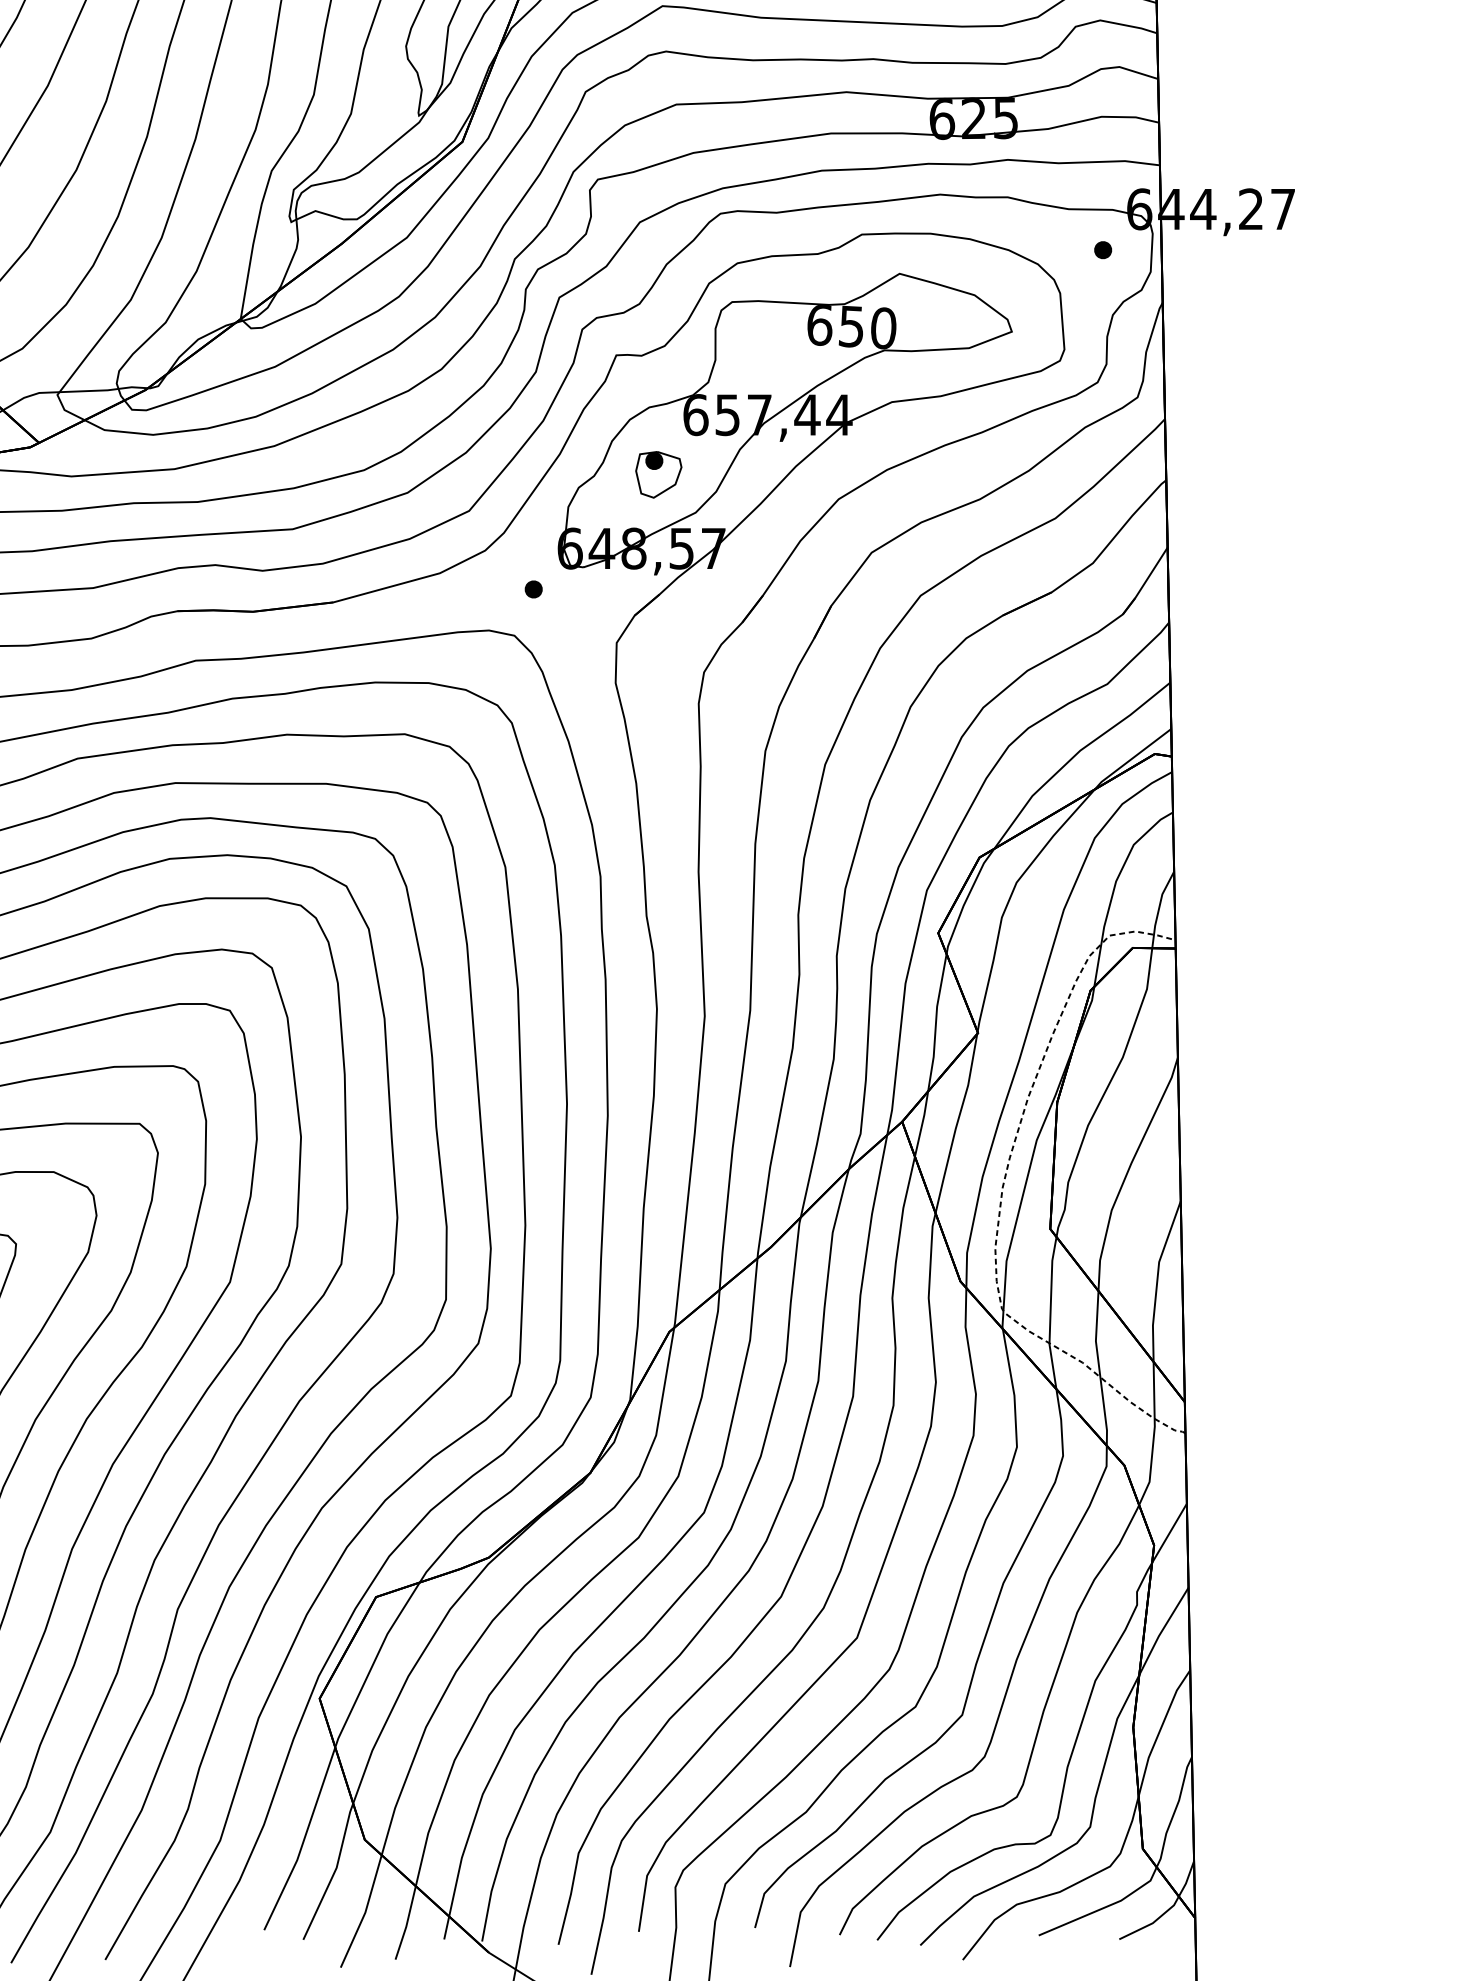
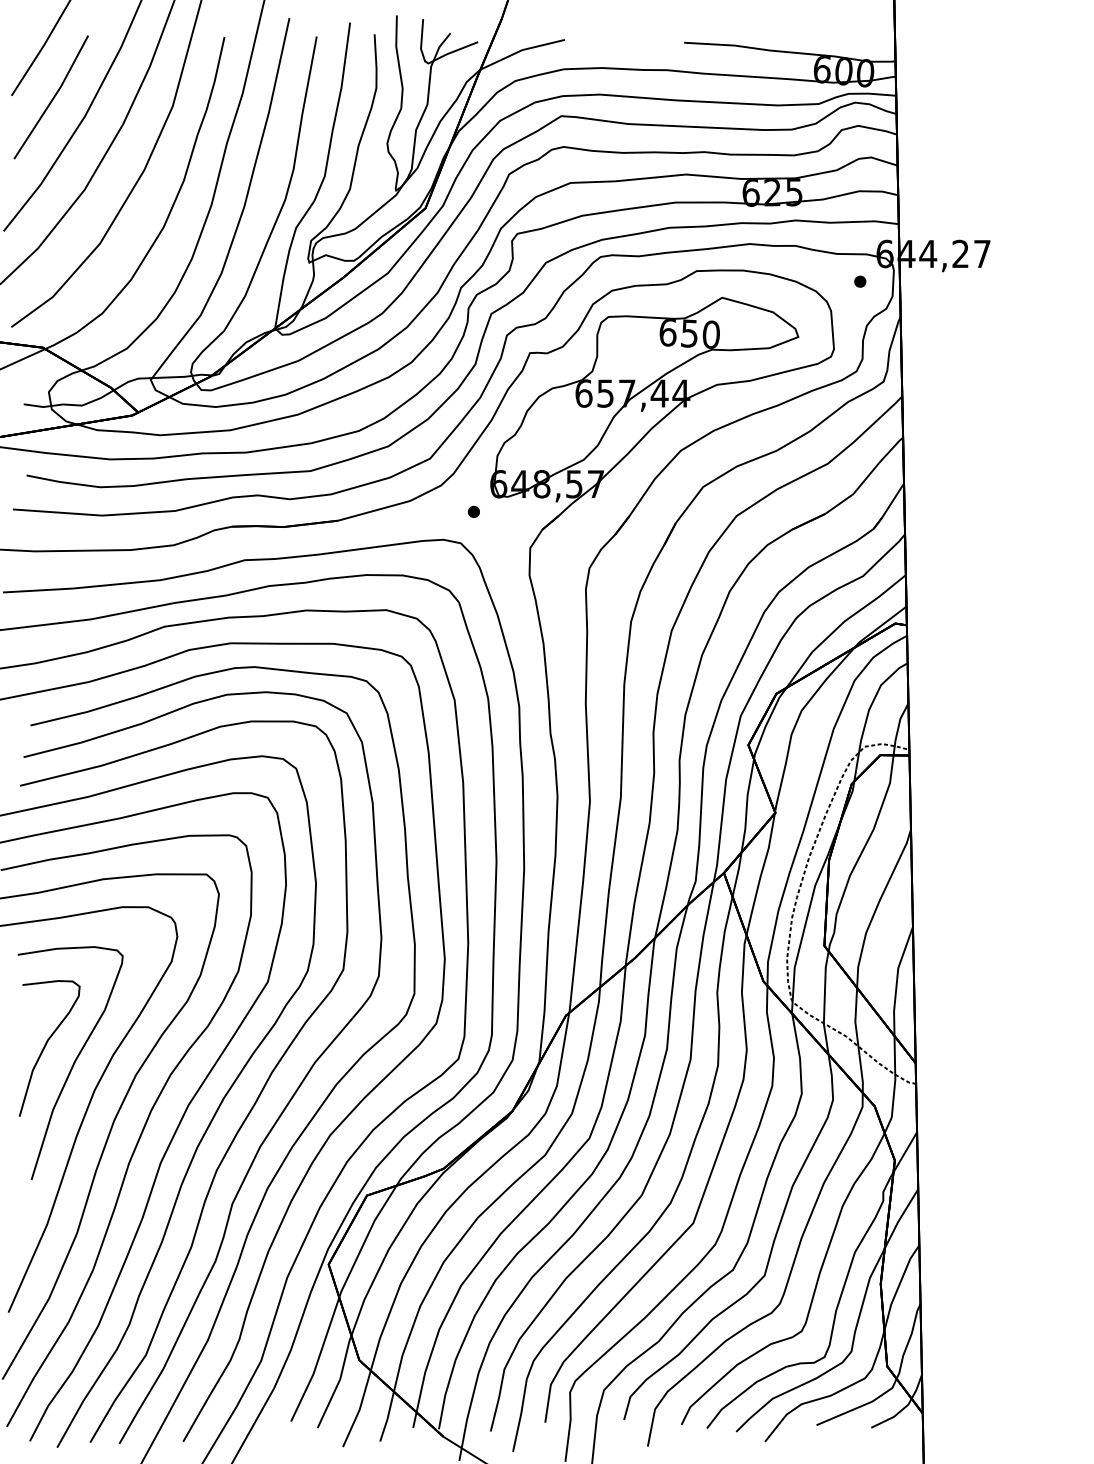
part: (658, 473) -> (558, 433), removed

